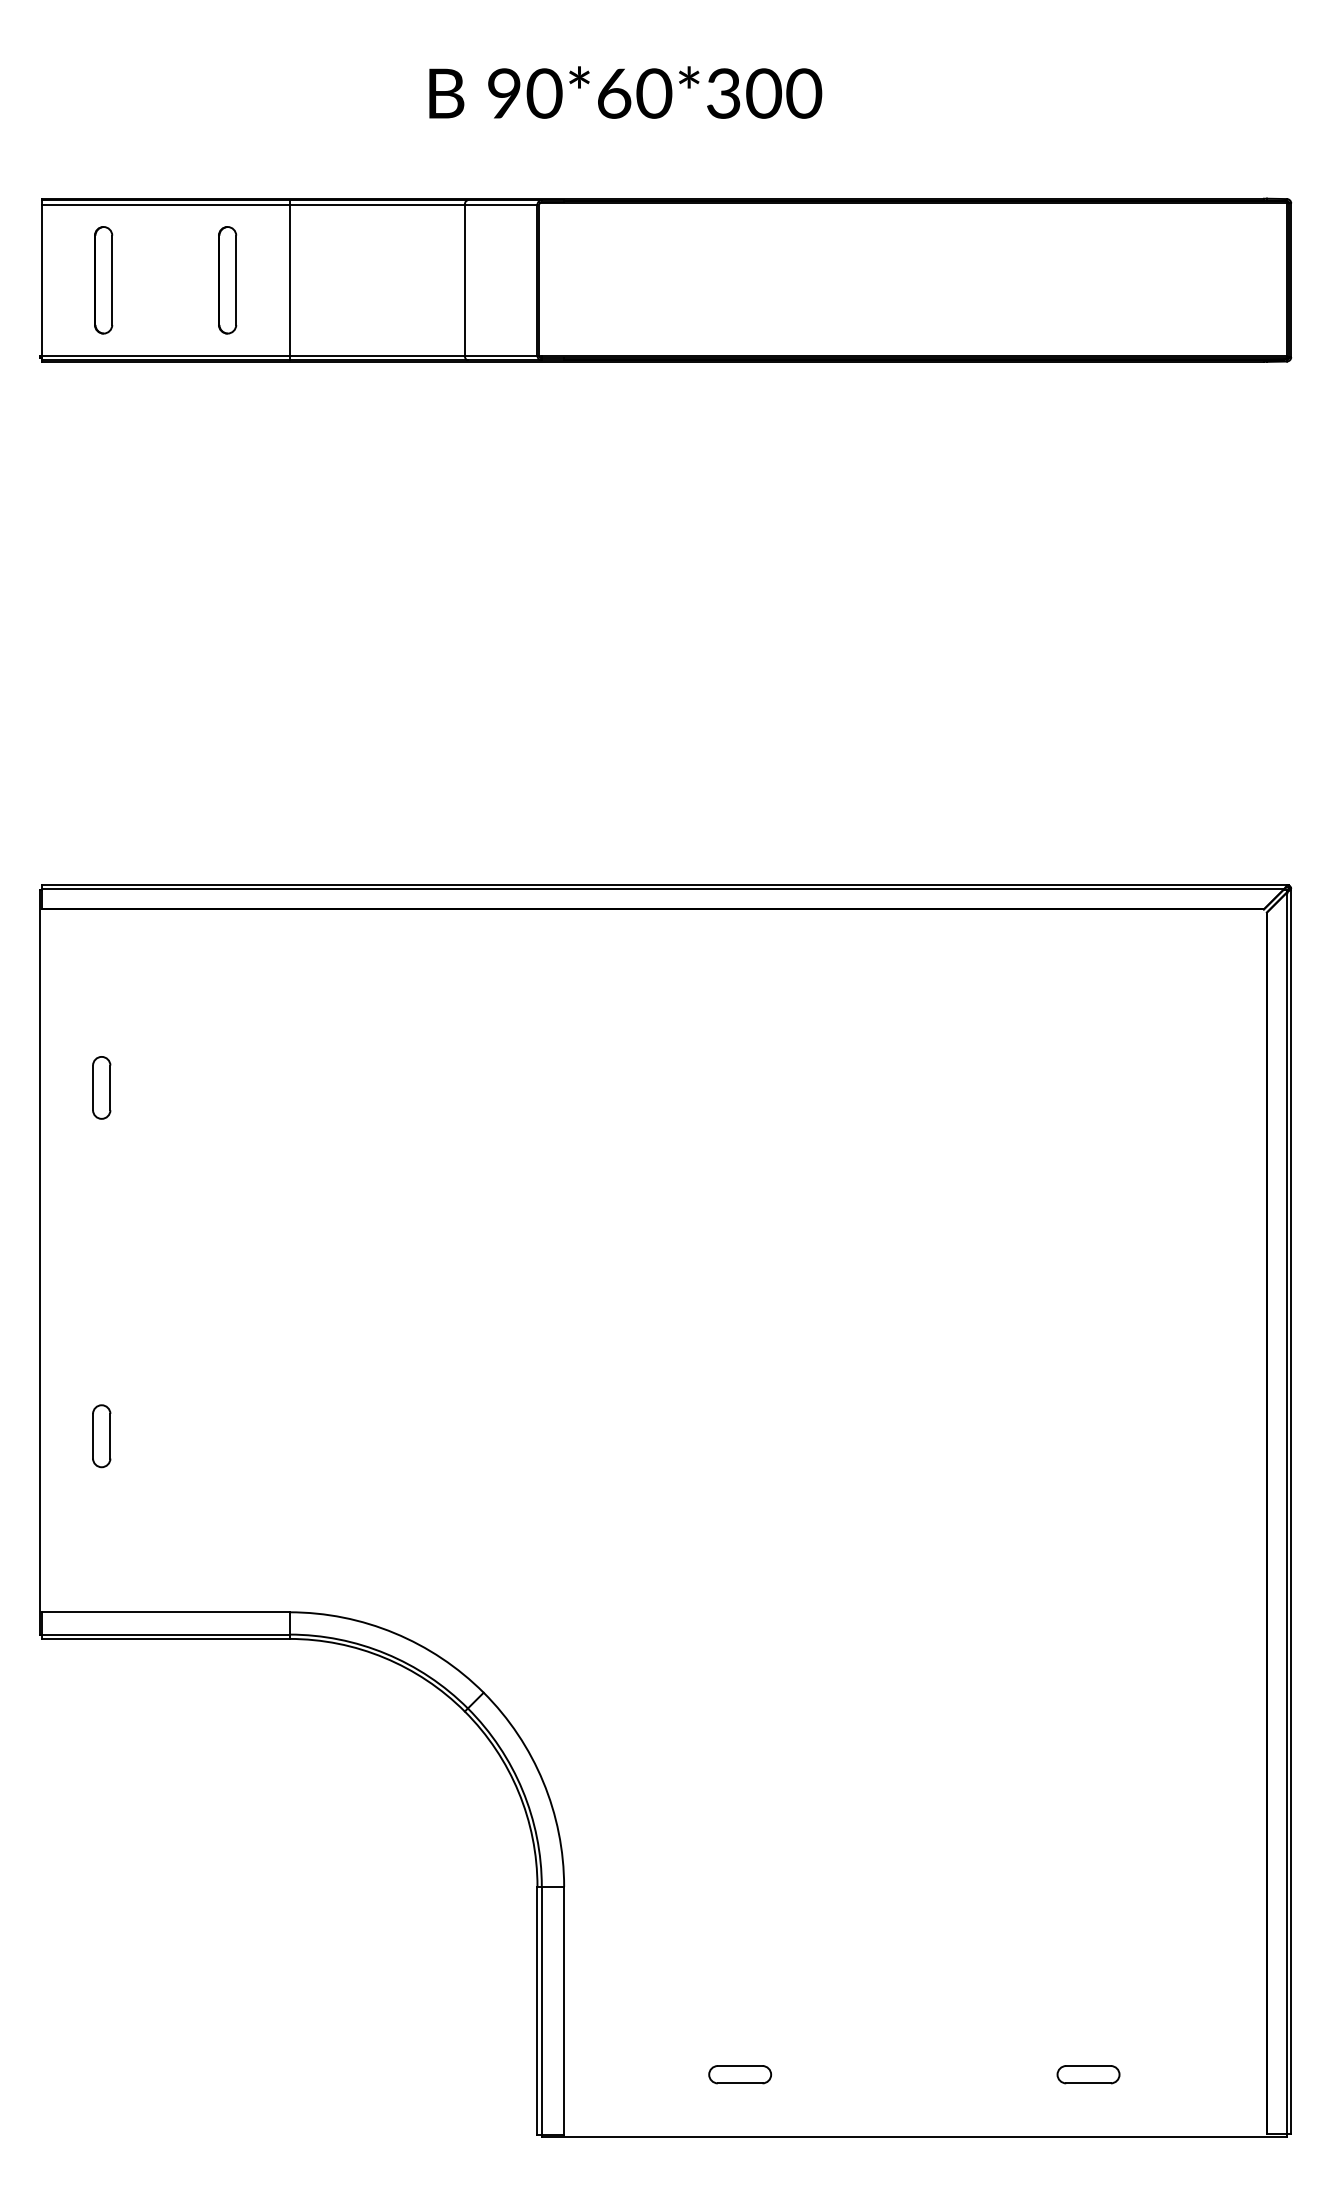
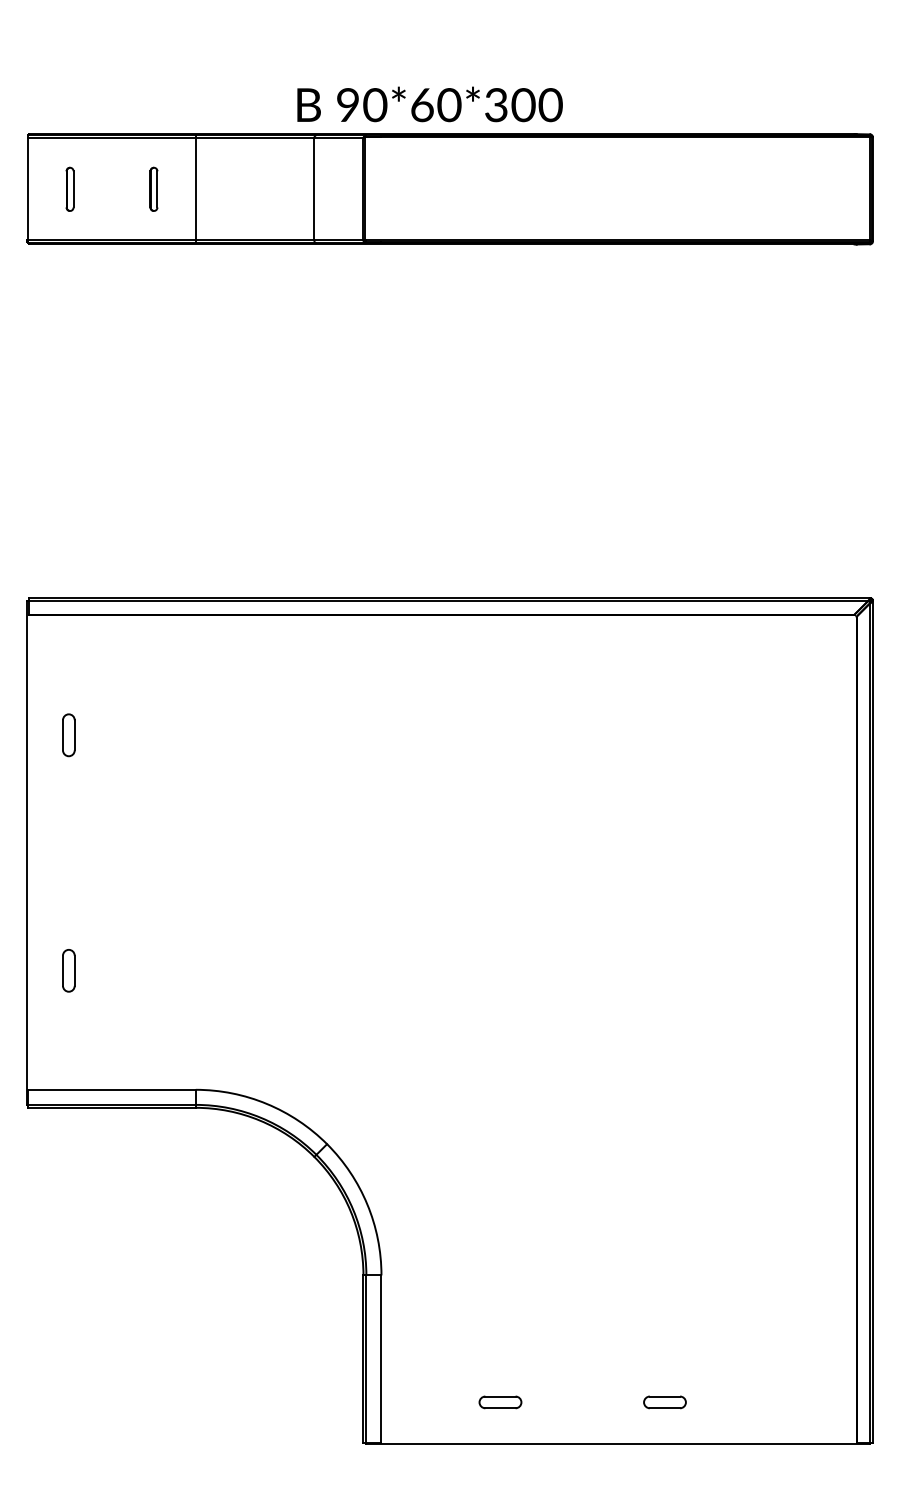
text: (624, 92) -> (429, 104), moved
part: (102, 280) -> (69, 189), size x0.6
part: (226, 280) -> (153, 189), size x0.6
part: (1087, 2074) -> (664, 1402), moved

